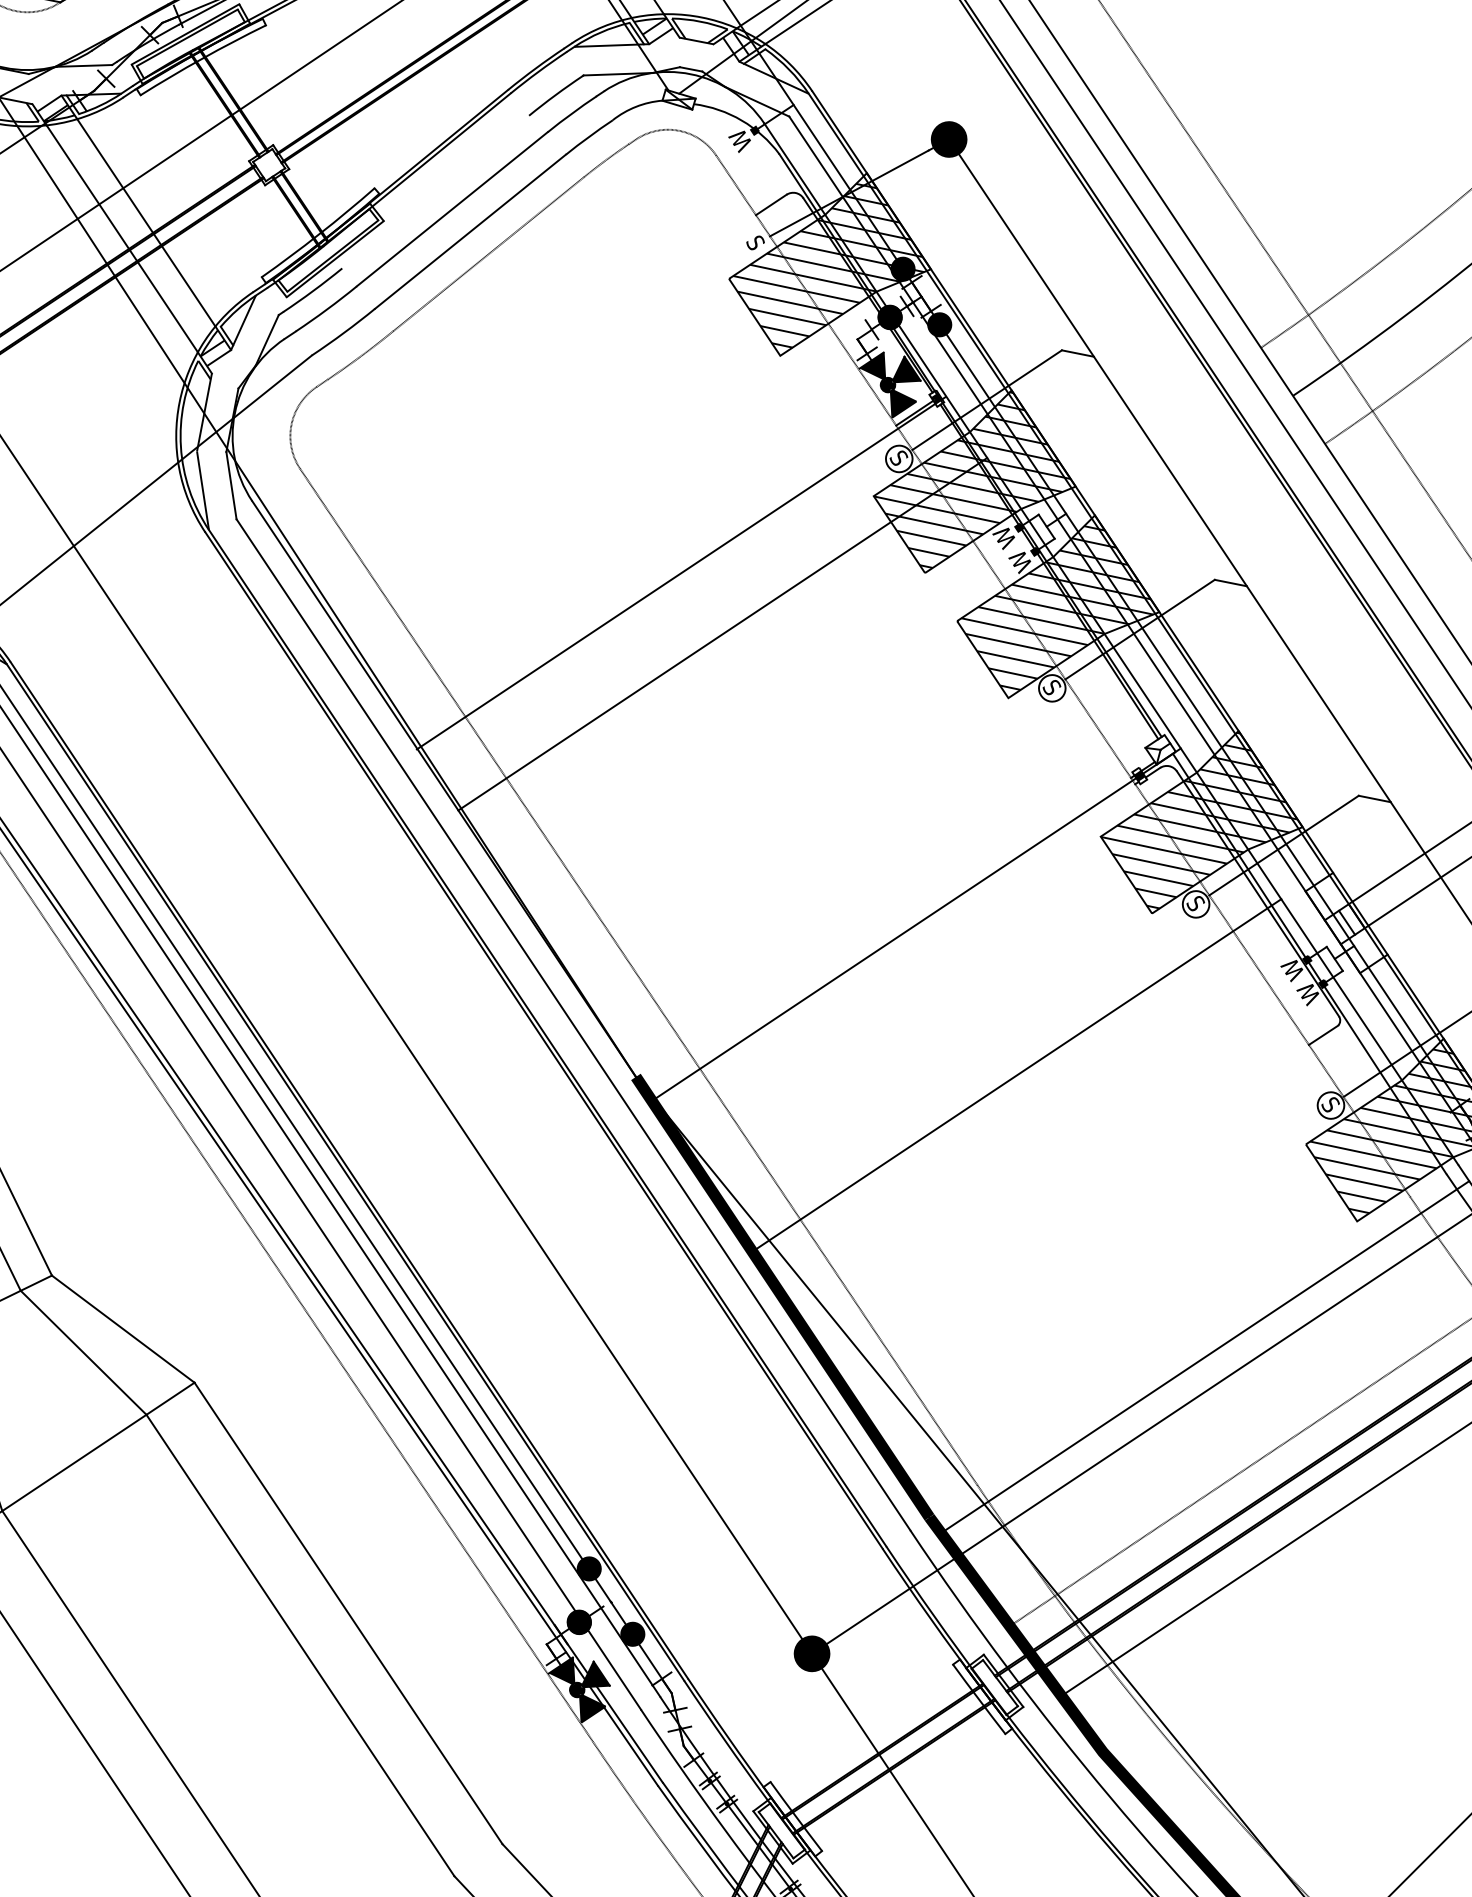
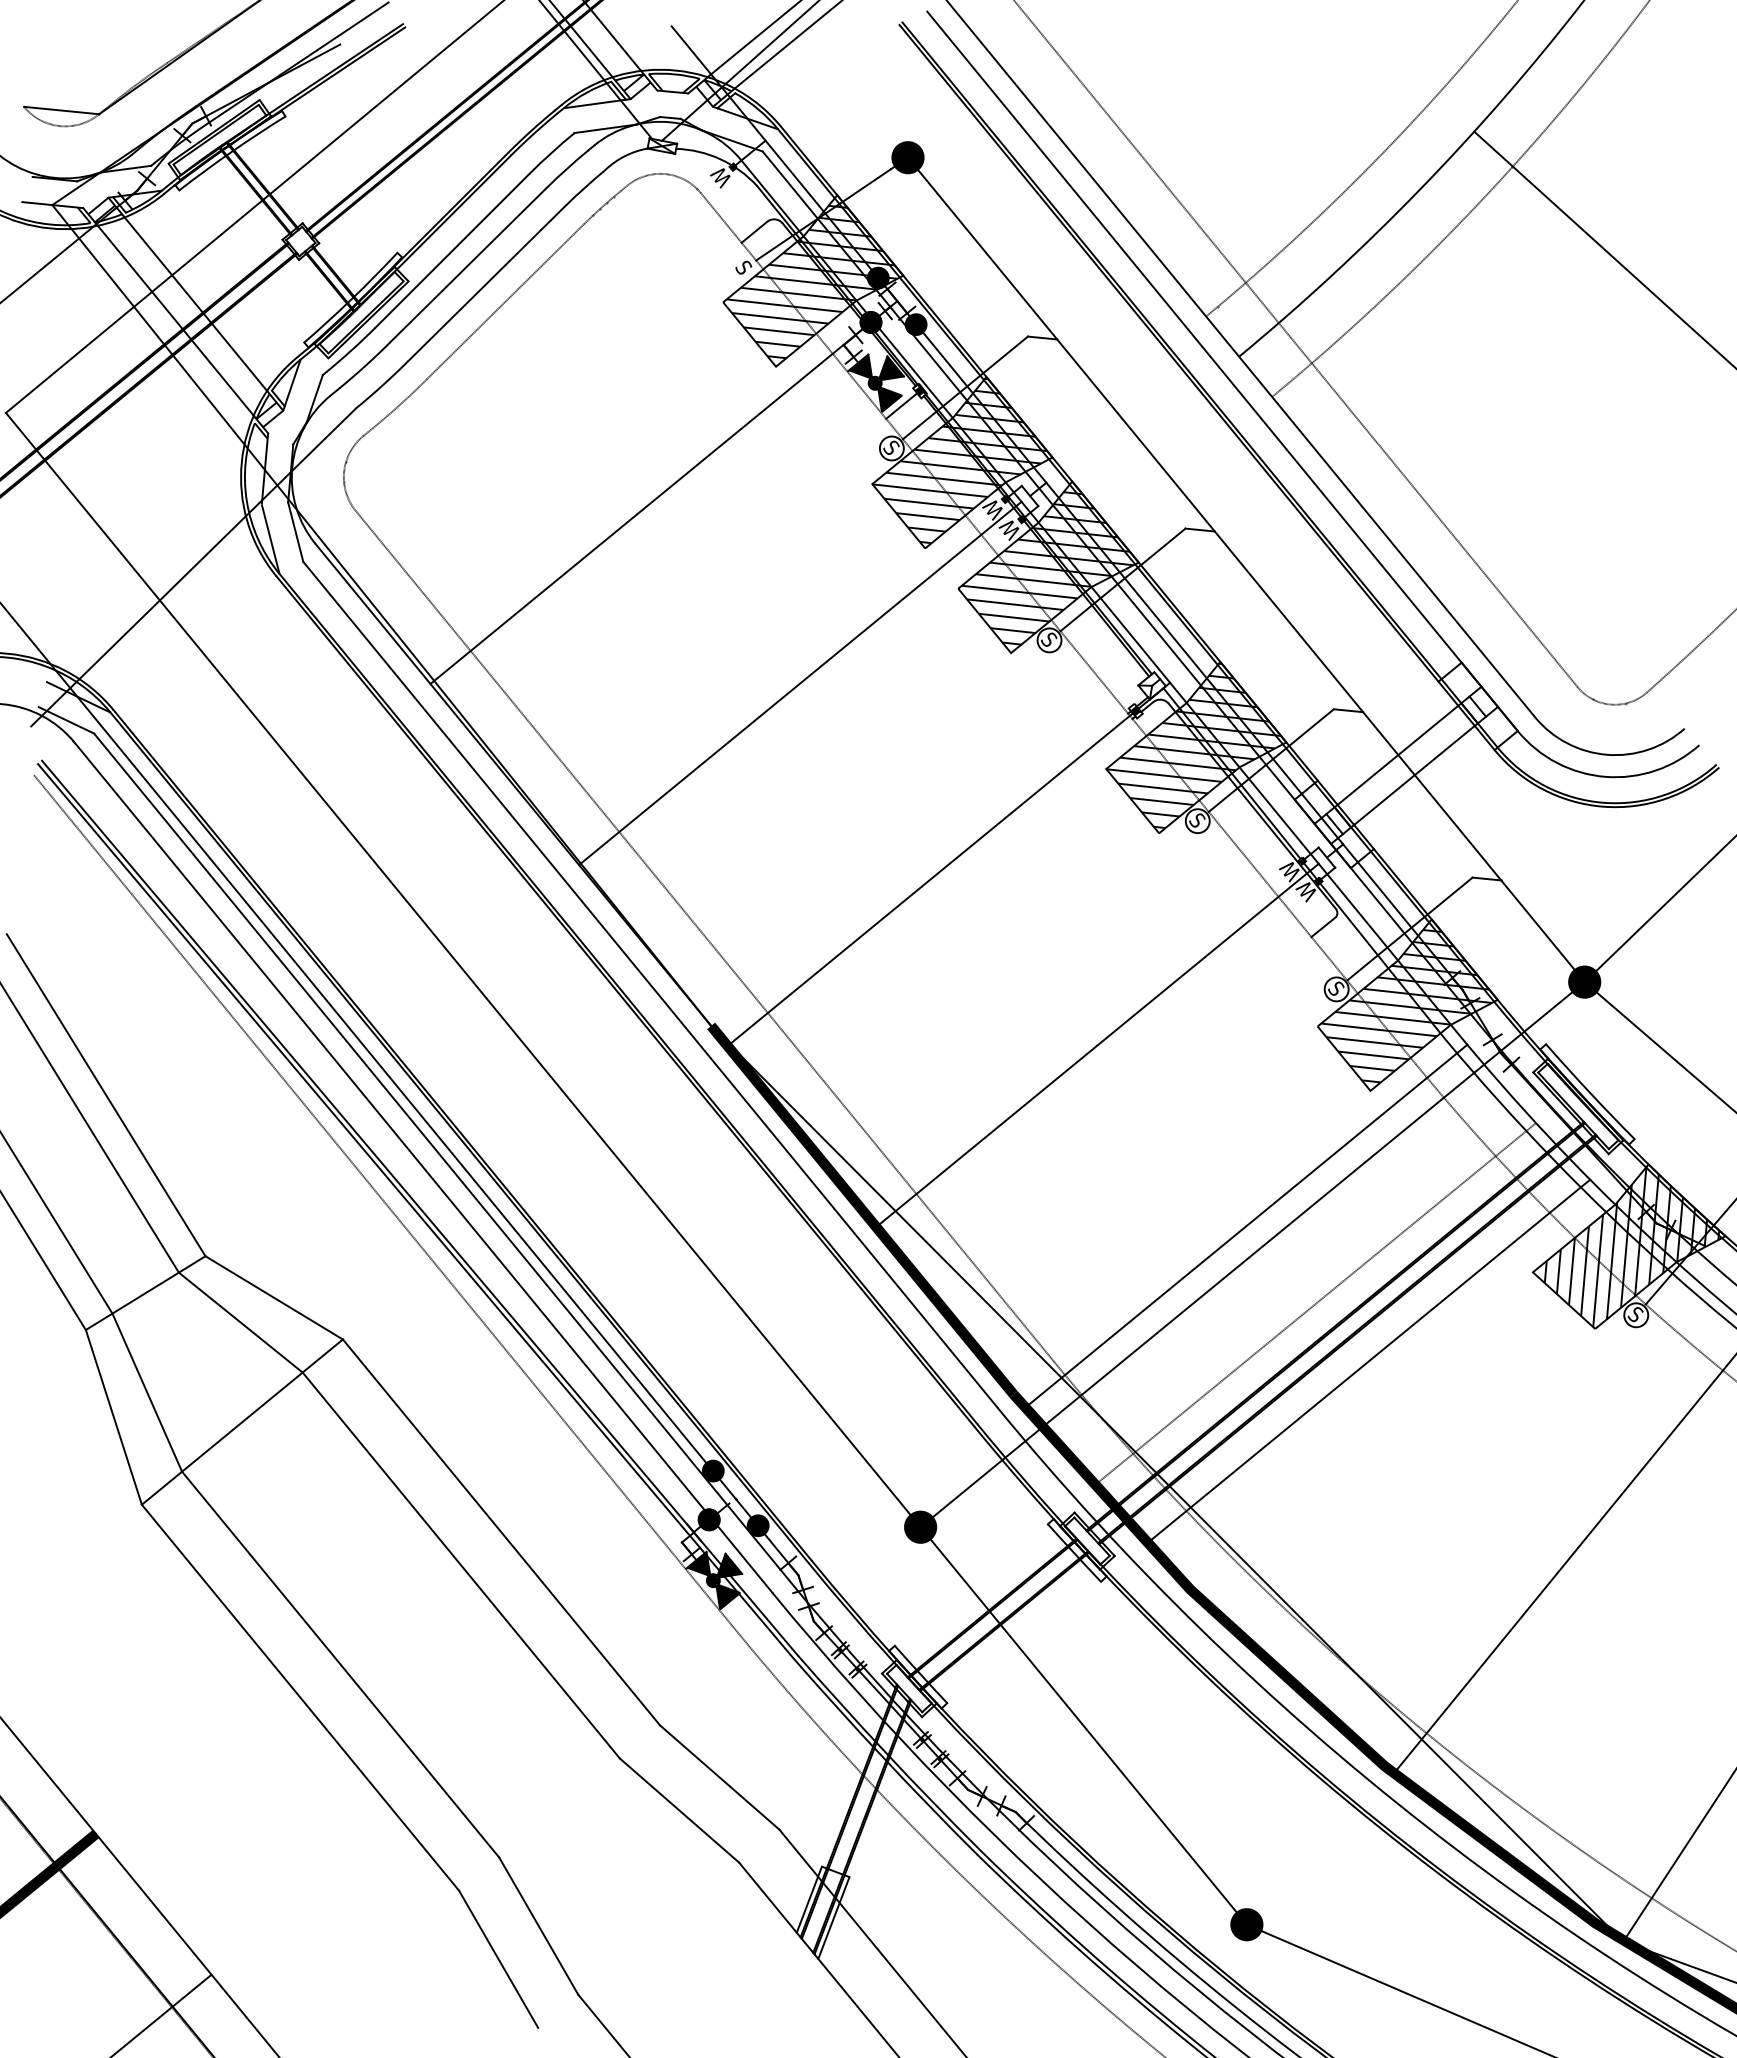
line: (435, 191) -> (452, 250), added
line: (681, 572) -> (651, 501), moved
line: (723, 633) -> (800, 682), moved
line: (1016, 1075) -> (1097, 1045), moved

